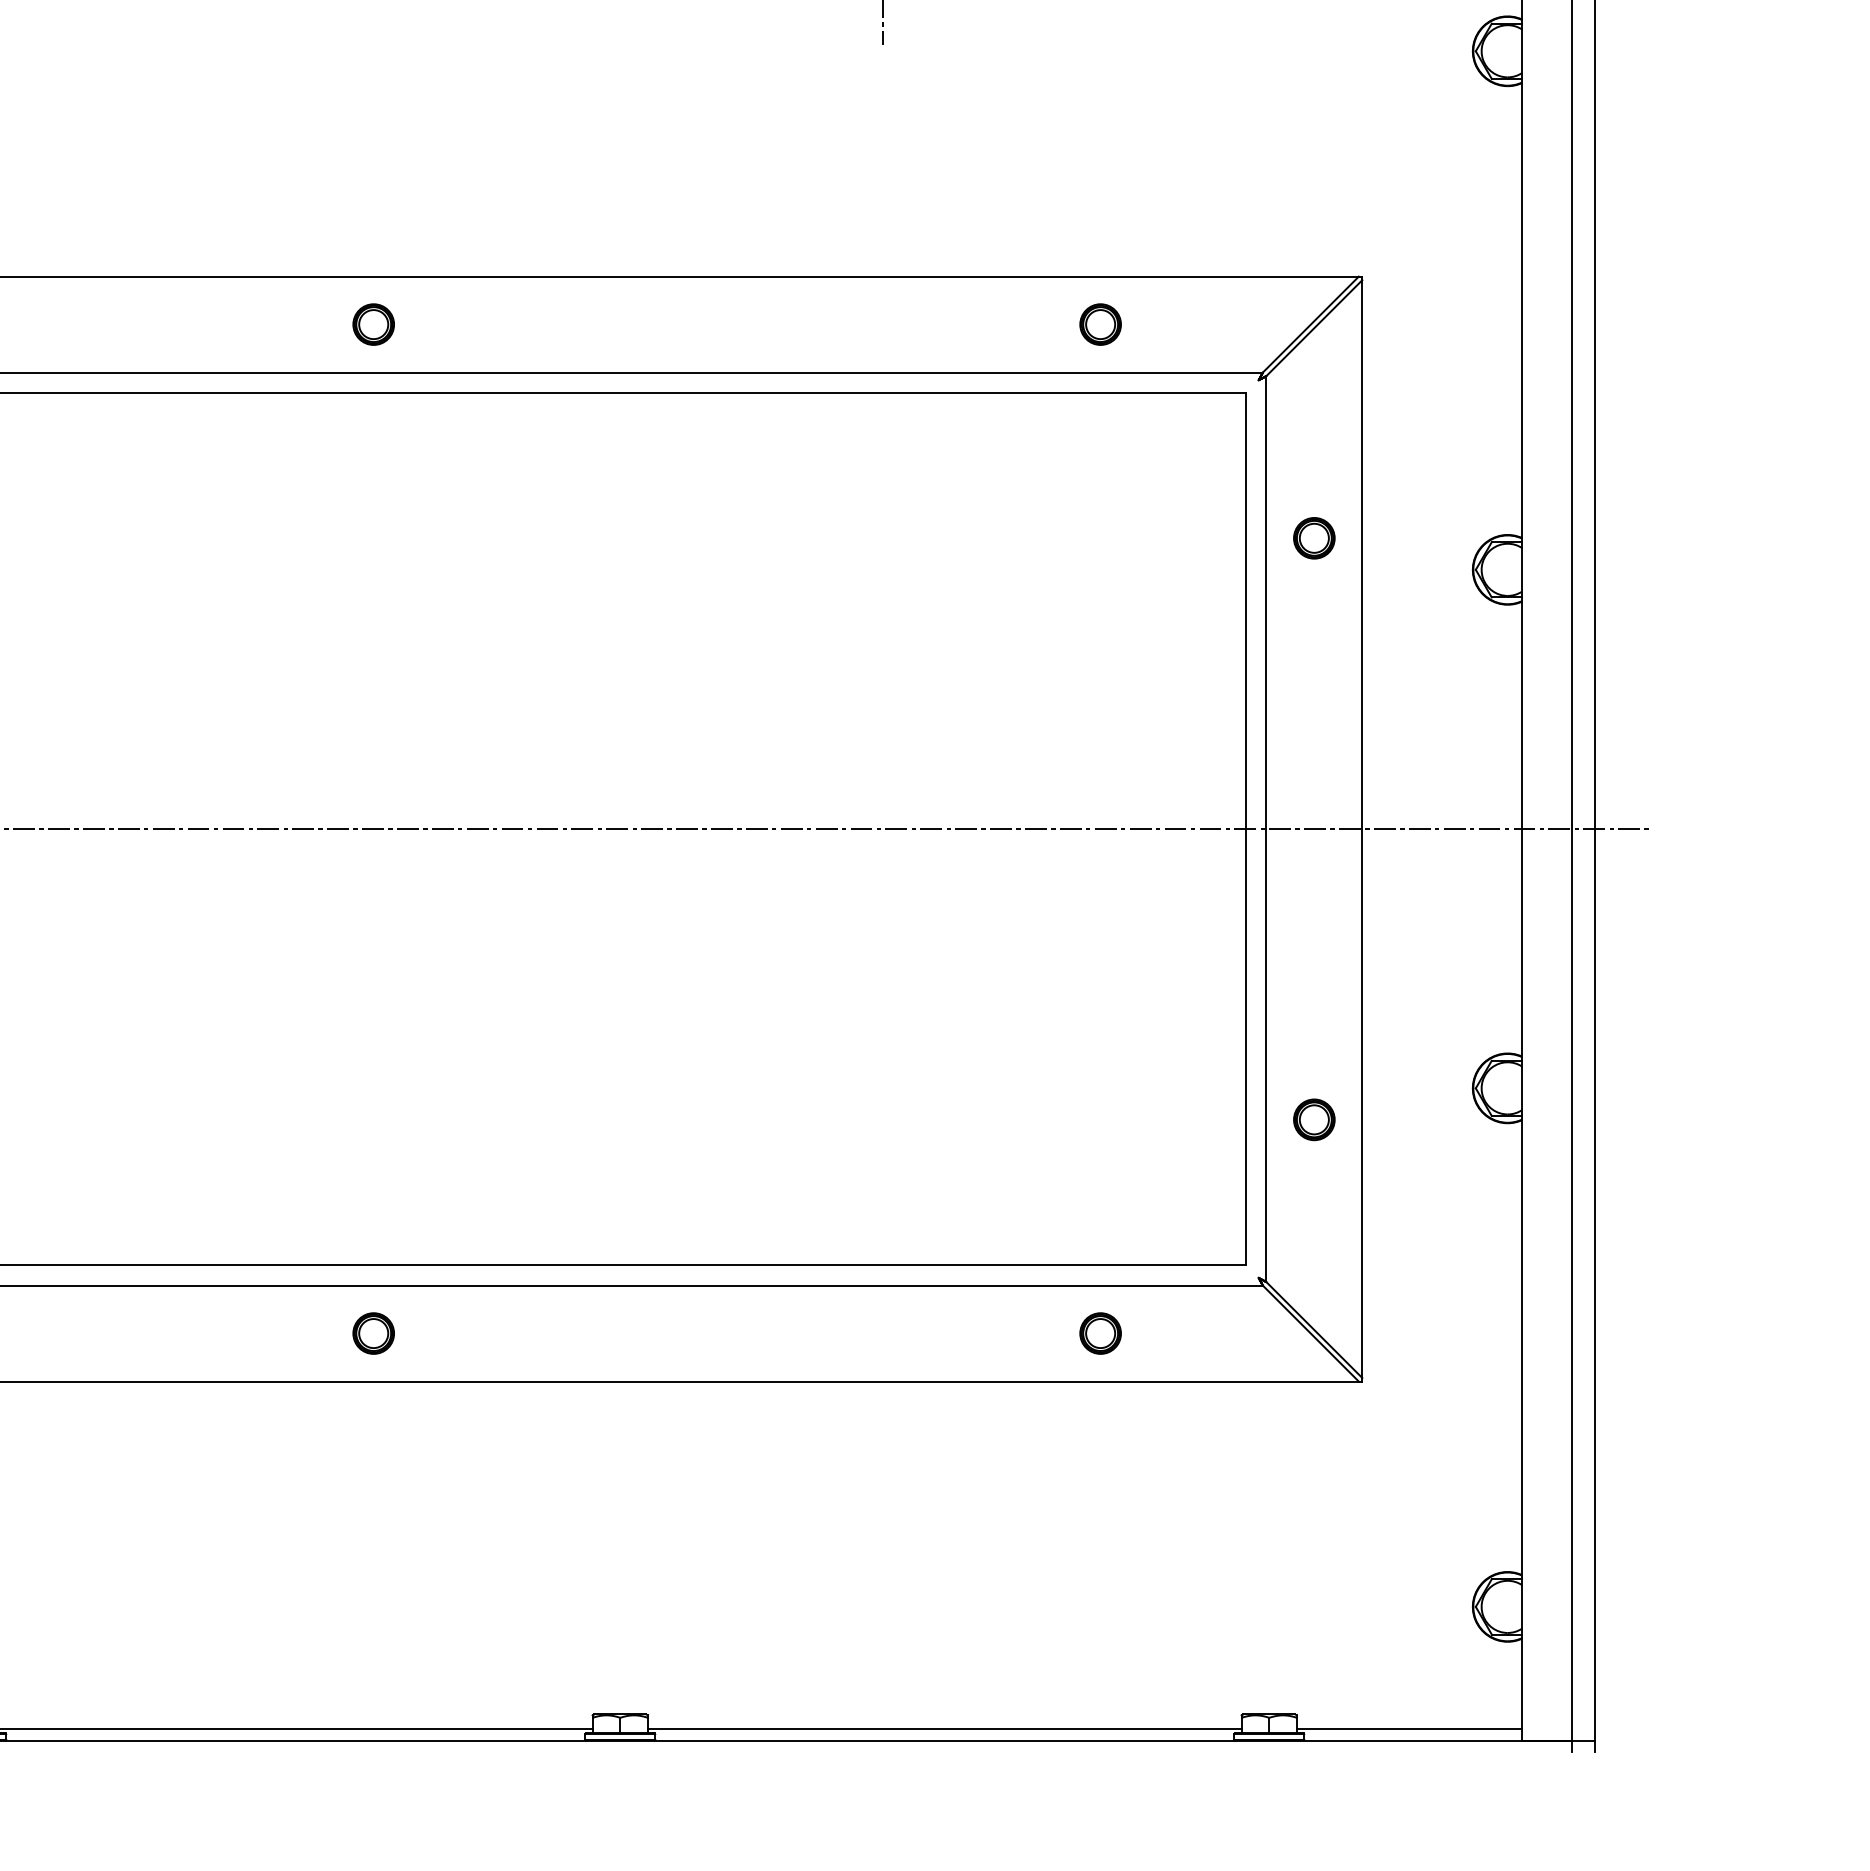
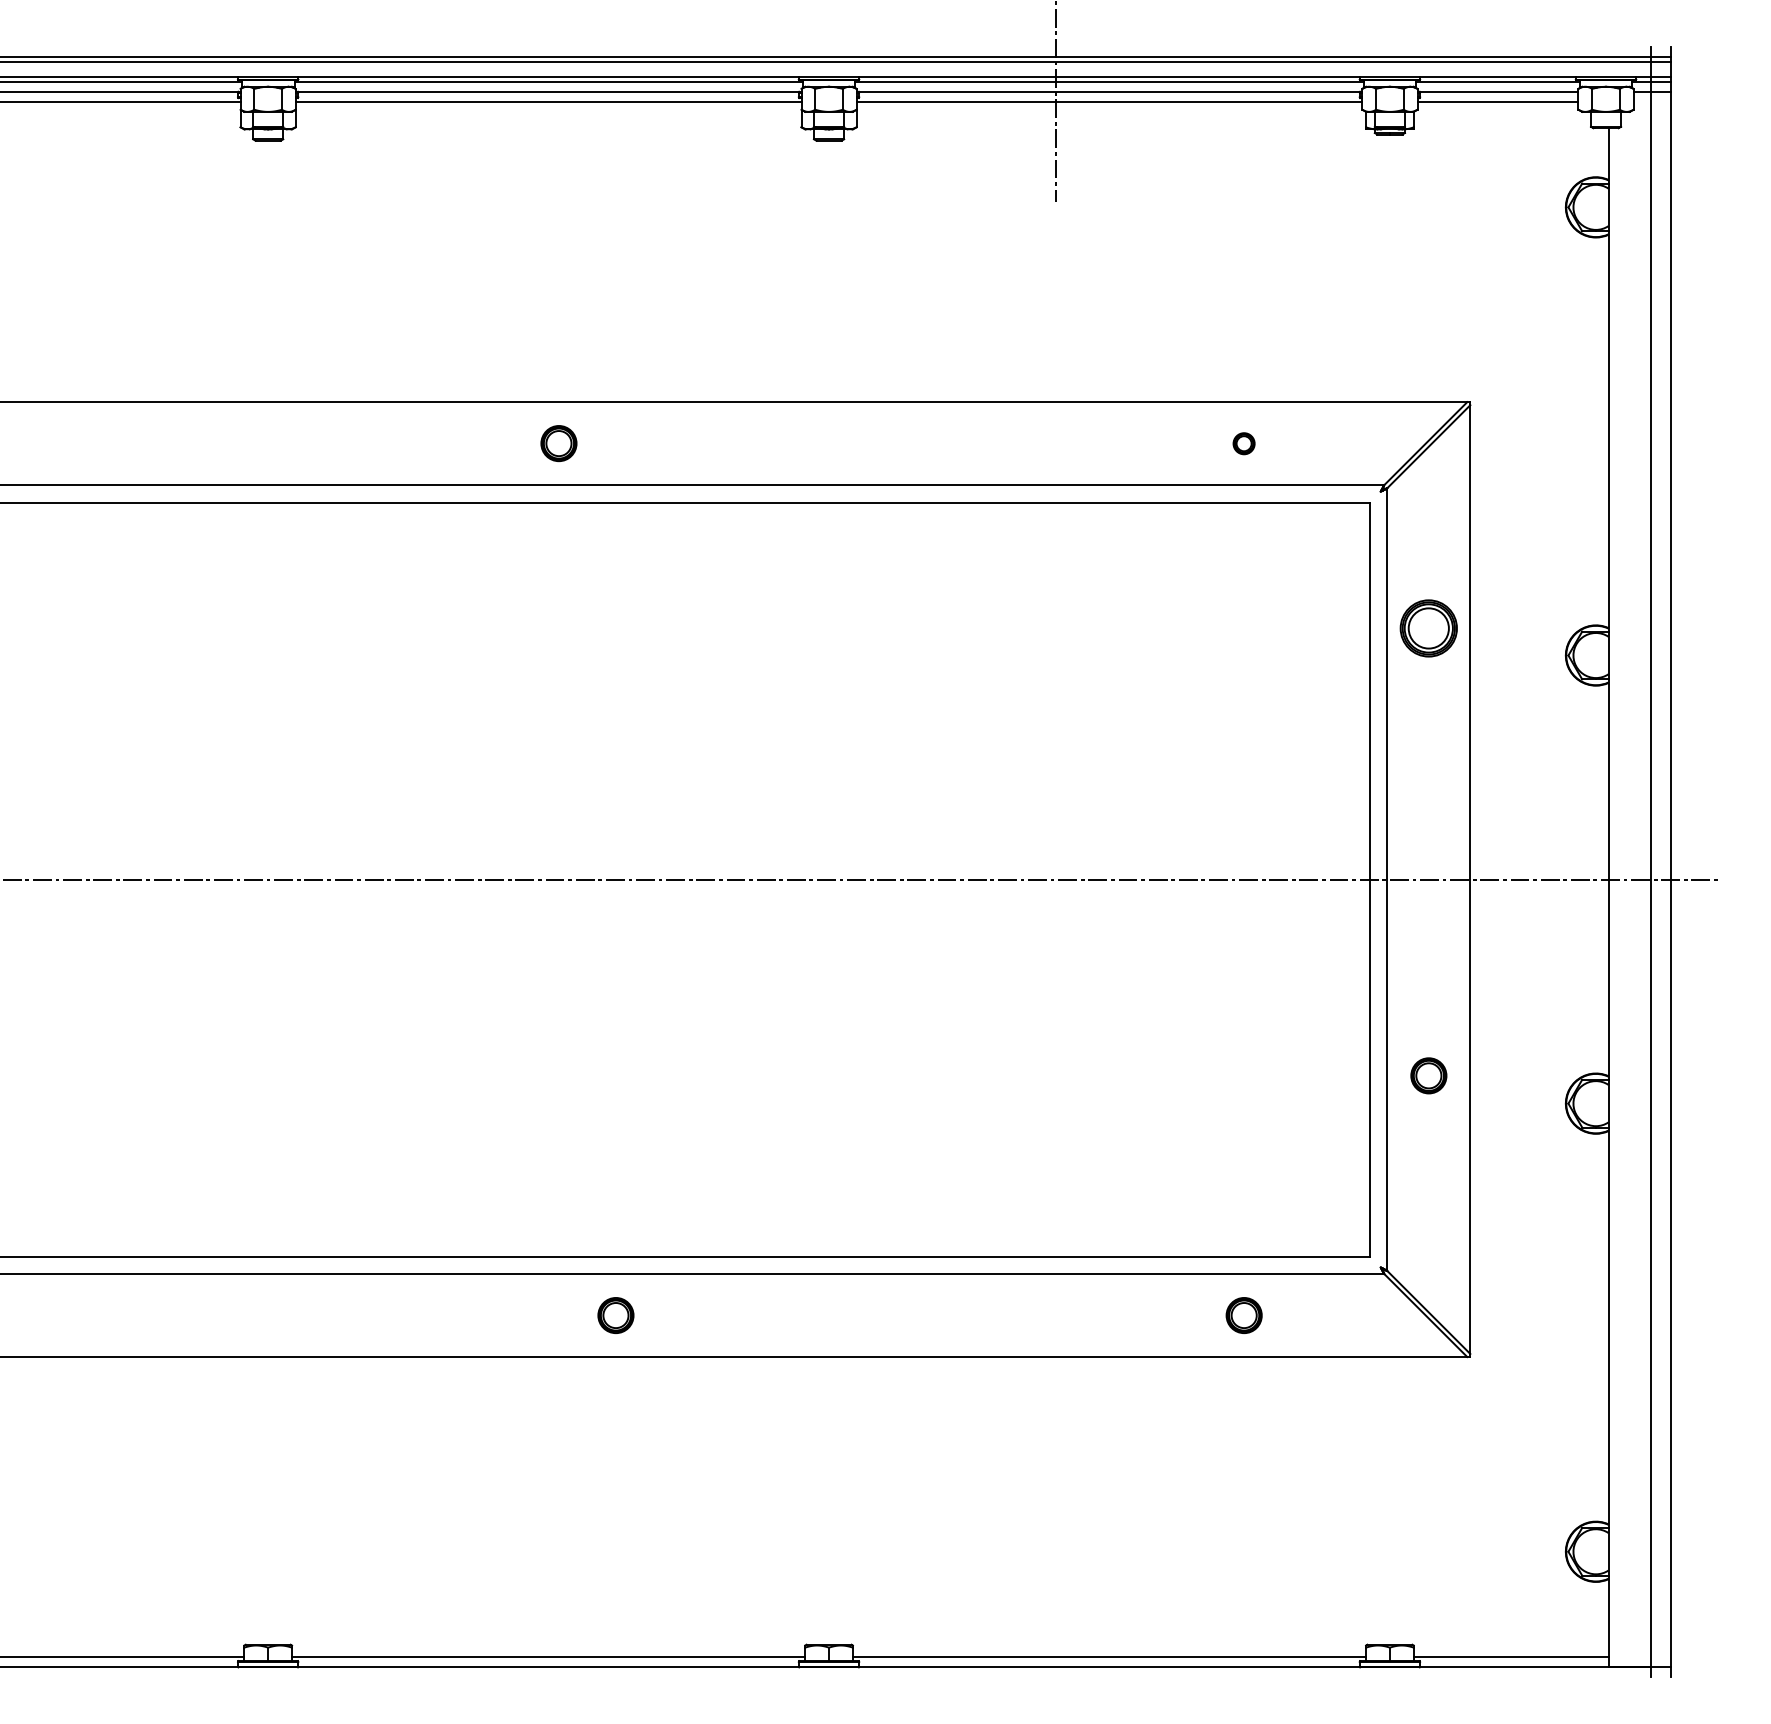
part: (373, 324) -> (558, 443), moved
part: (1099, 324) -> (1243, 443), size x0.6
part: (1313, 537) -> (1428, 627), size x1.6
part: (1313, 1119) -> (1428, 1075), moved

